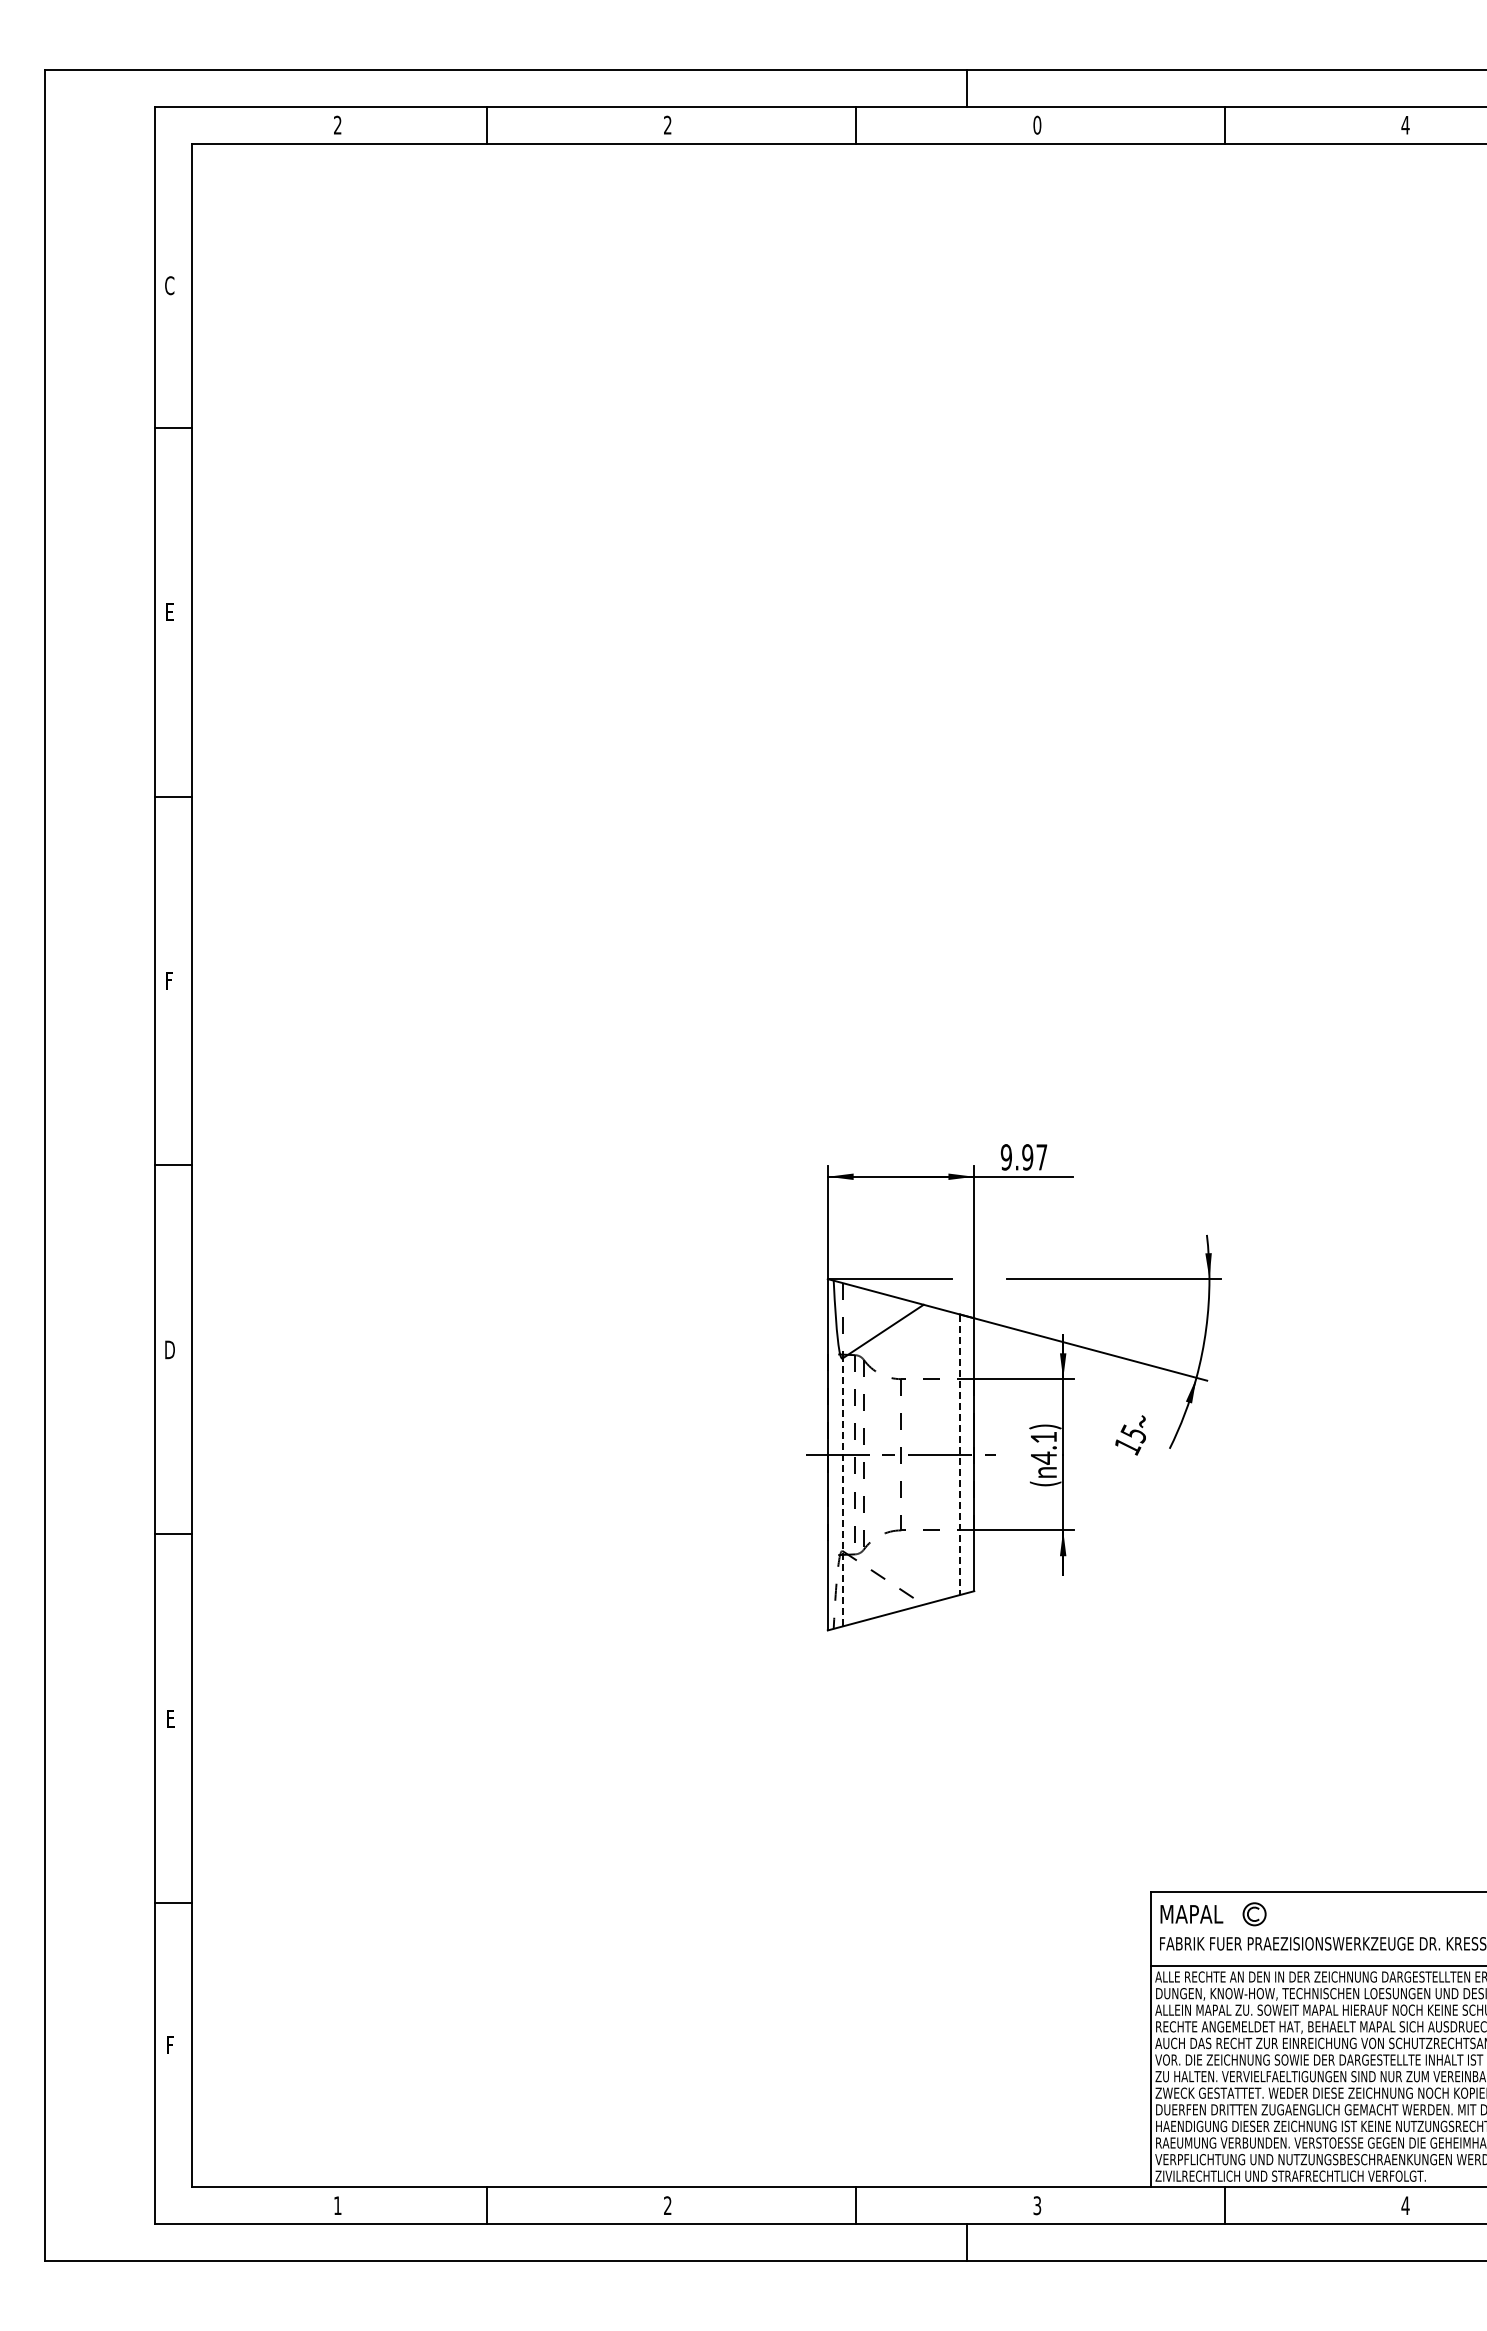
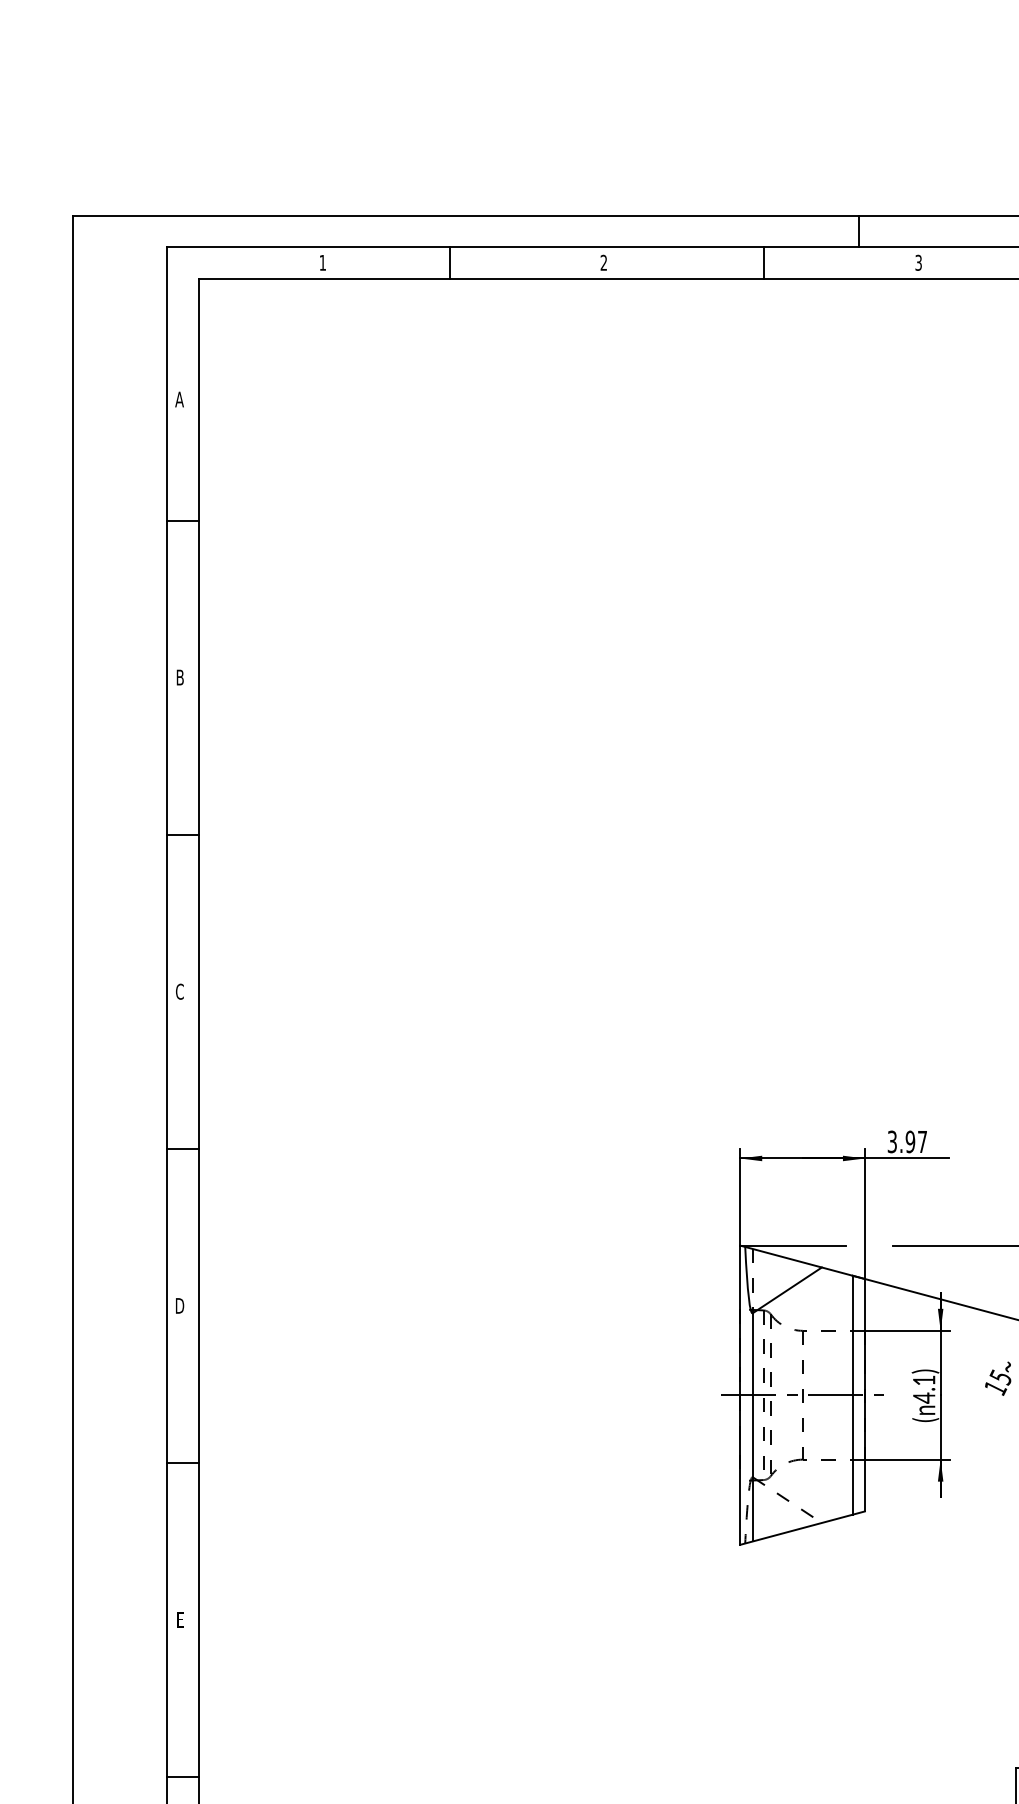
text: (337, 124) -> (322, 262), 2 -> 1
text: (1037, 124) -> (918, 262), 0 -> 3
text: (169, 285) -> (179, 399), C -> A
text: (170, 612) -> (180, 677), E -> B
text: (169, 980) -> (179, 991), F -> C
text: (1005, 1157) -> (891, 1142), 9.97 -> 3.97
line: (960, 1455) -> (853, 1395), dashed -> solid
line: (842, 1491) -> (752, 1426), dashed -> solid

